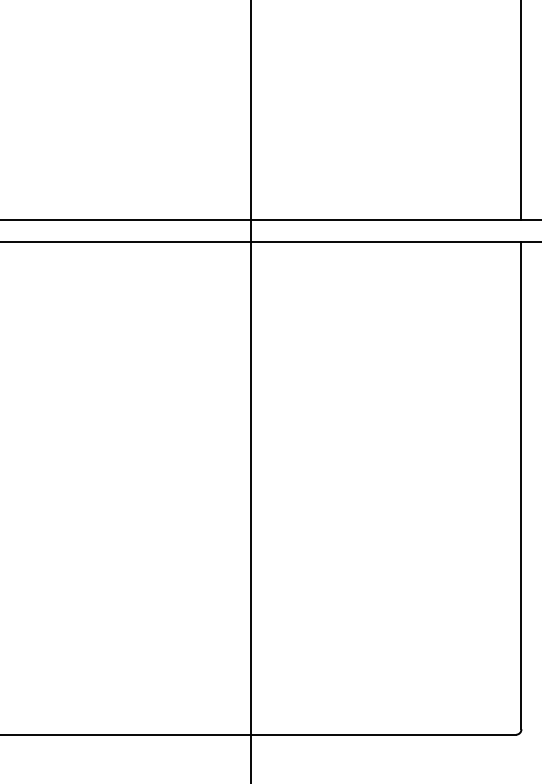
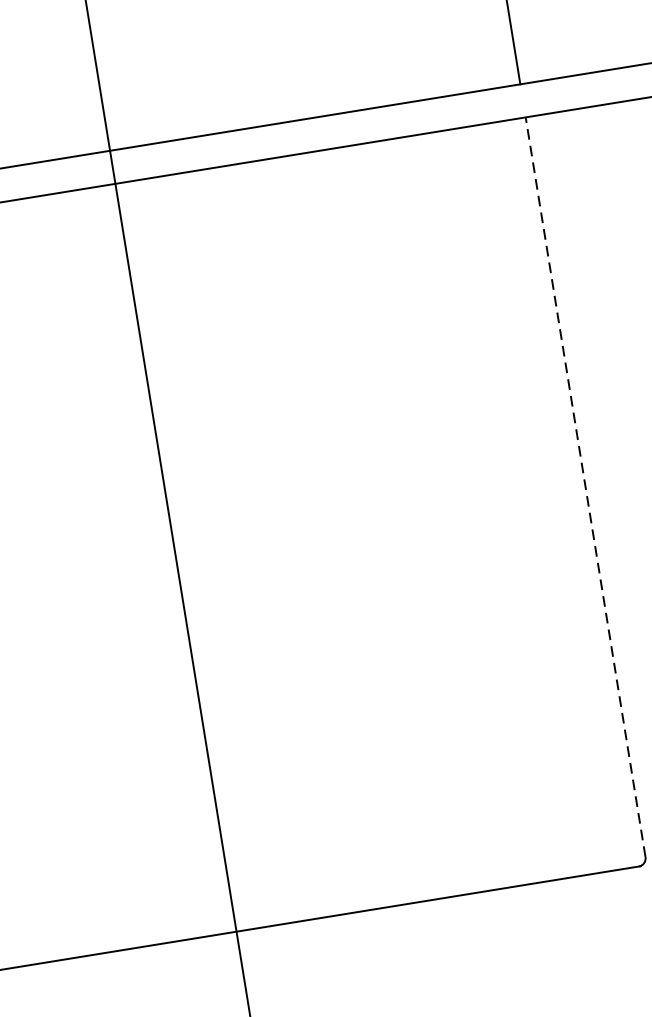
line: (521, 485) -> (585, 487), solid -> dashed

